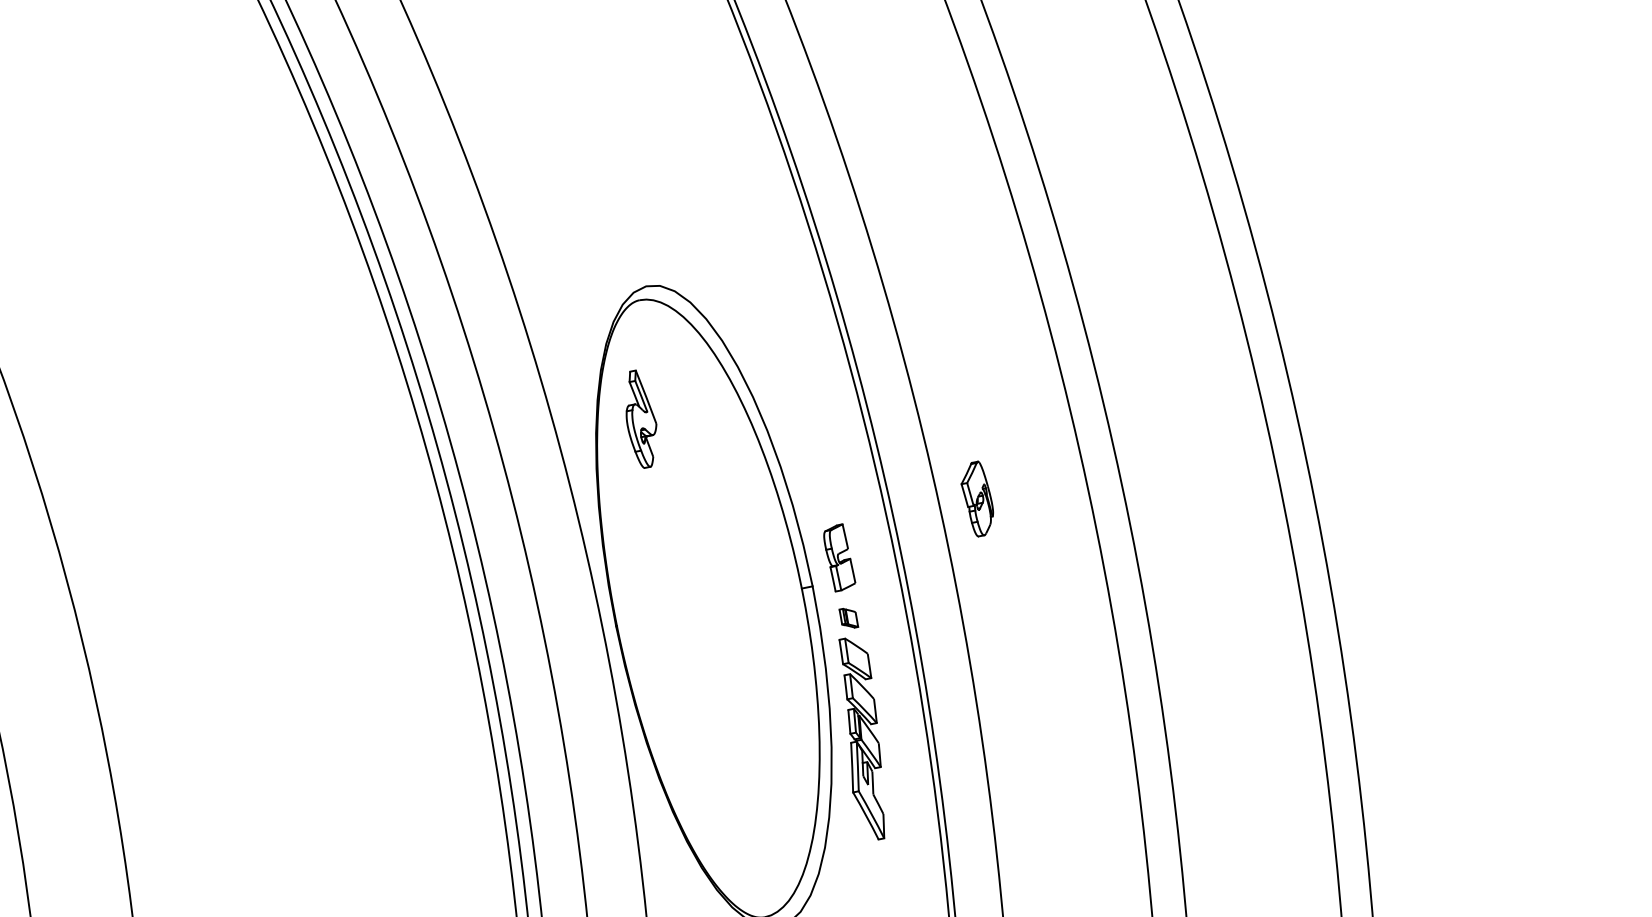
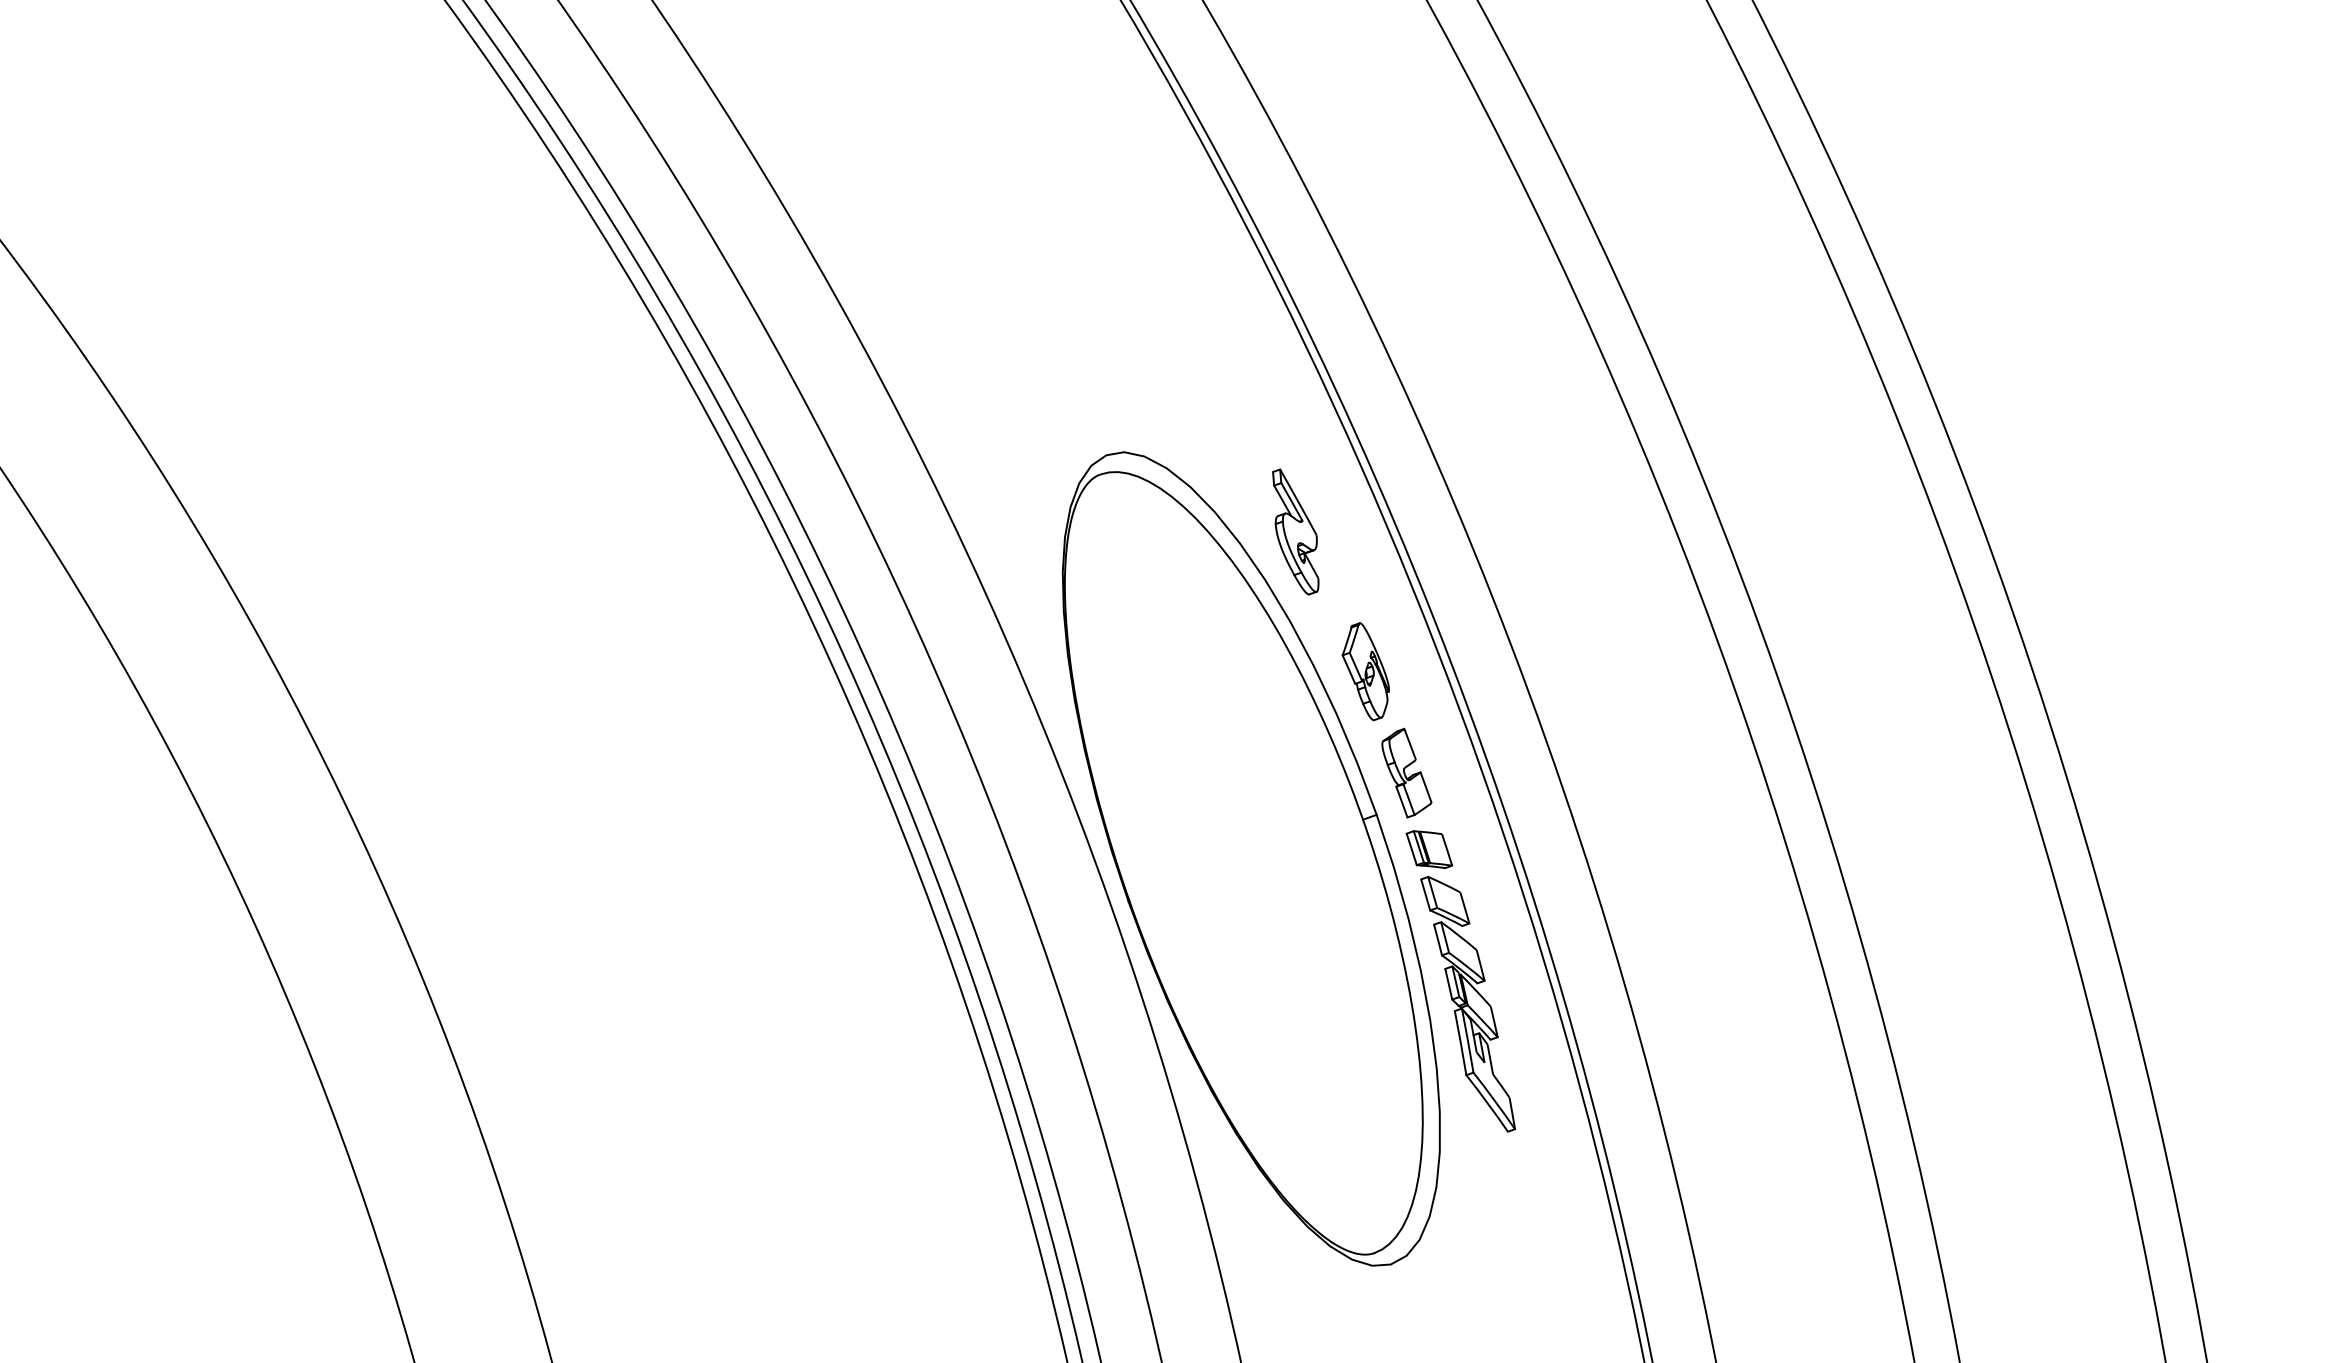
part: (640, 419) -> (1295, 531), moved
part: (977, 498) -> (1365, 671), moved
part: (848, 618) -> (1429, 849), size x1.67

